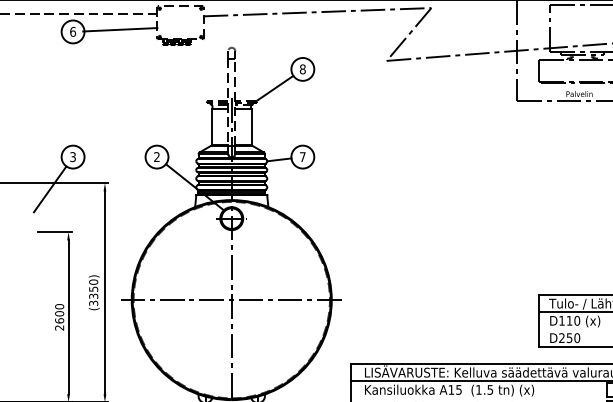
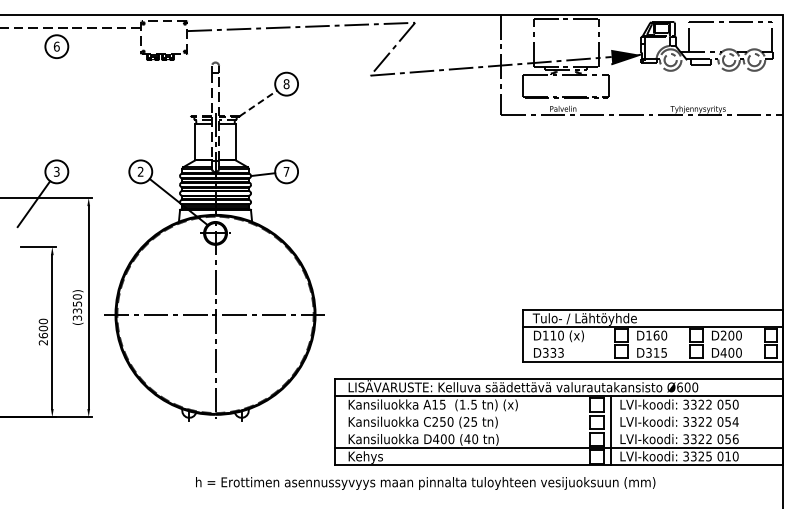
line: (119, 29) -> (103, 44), removed
line: (274, 88) -> (258, 103), solid -> dashed
text: (569, 337) -> (553, 352), D250 -> D333

